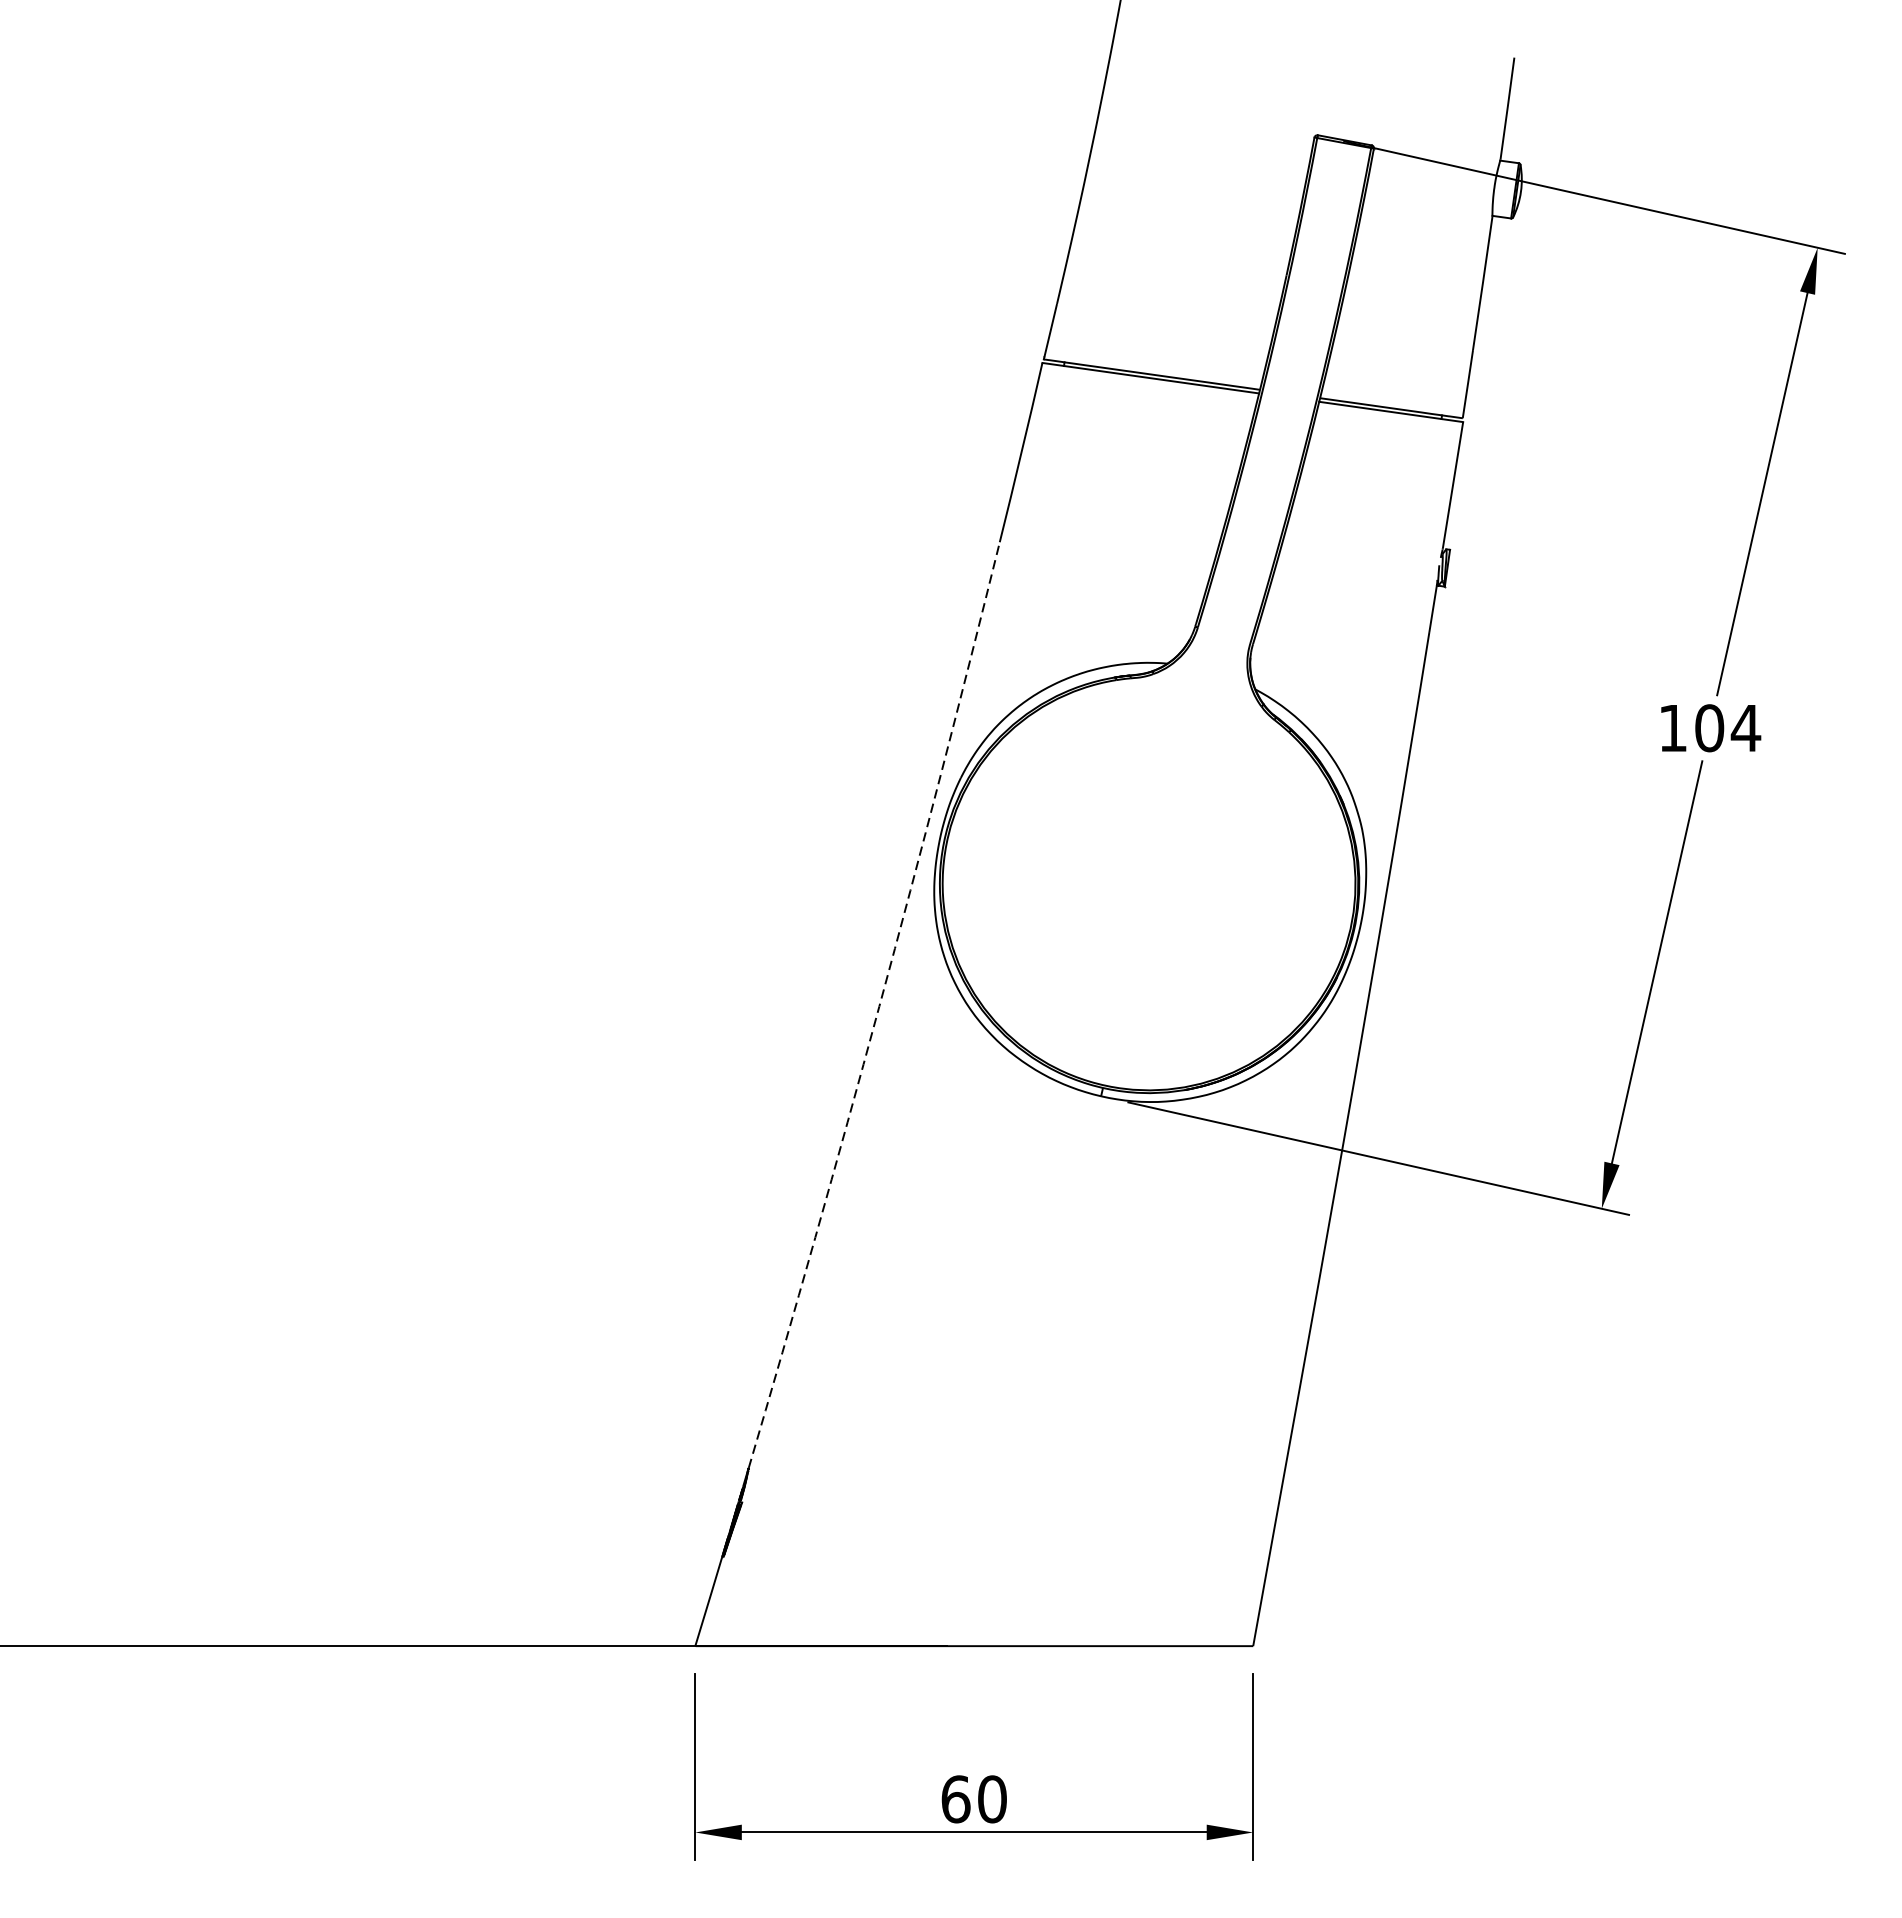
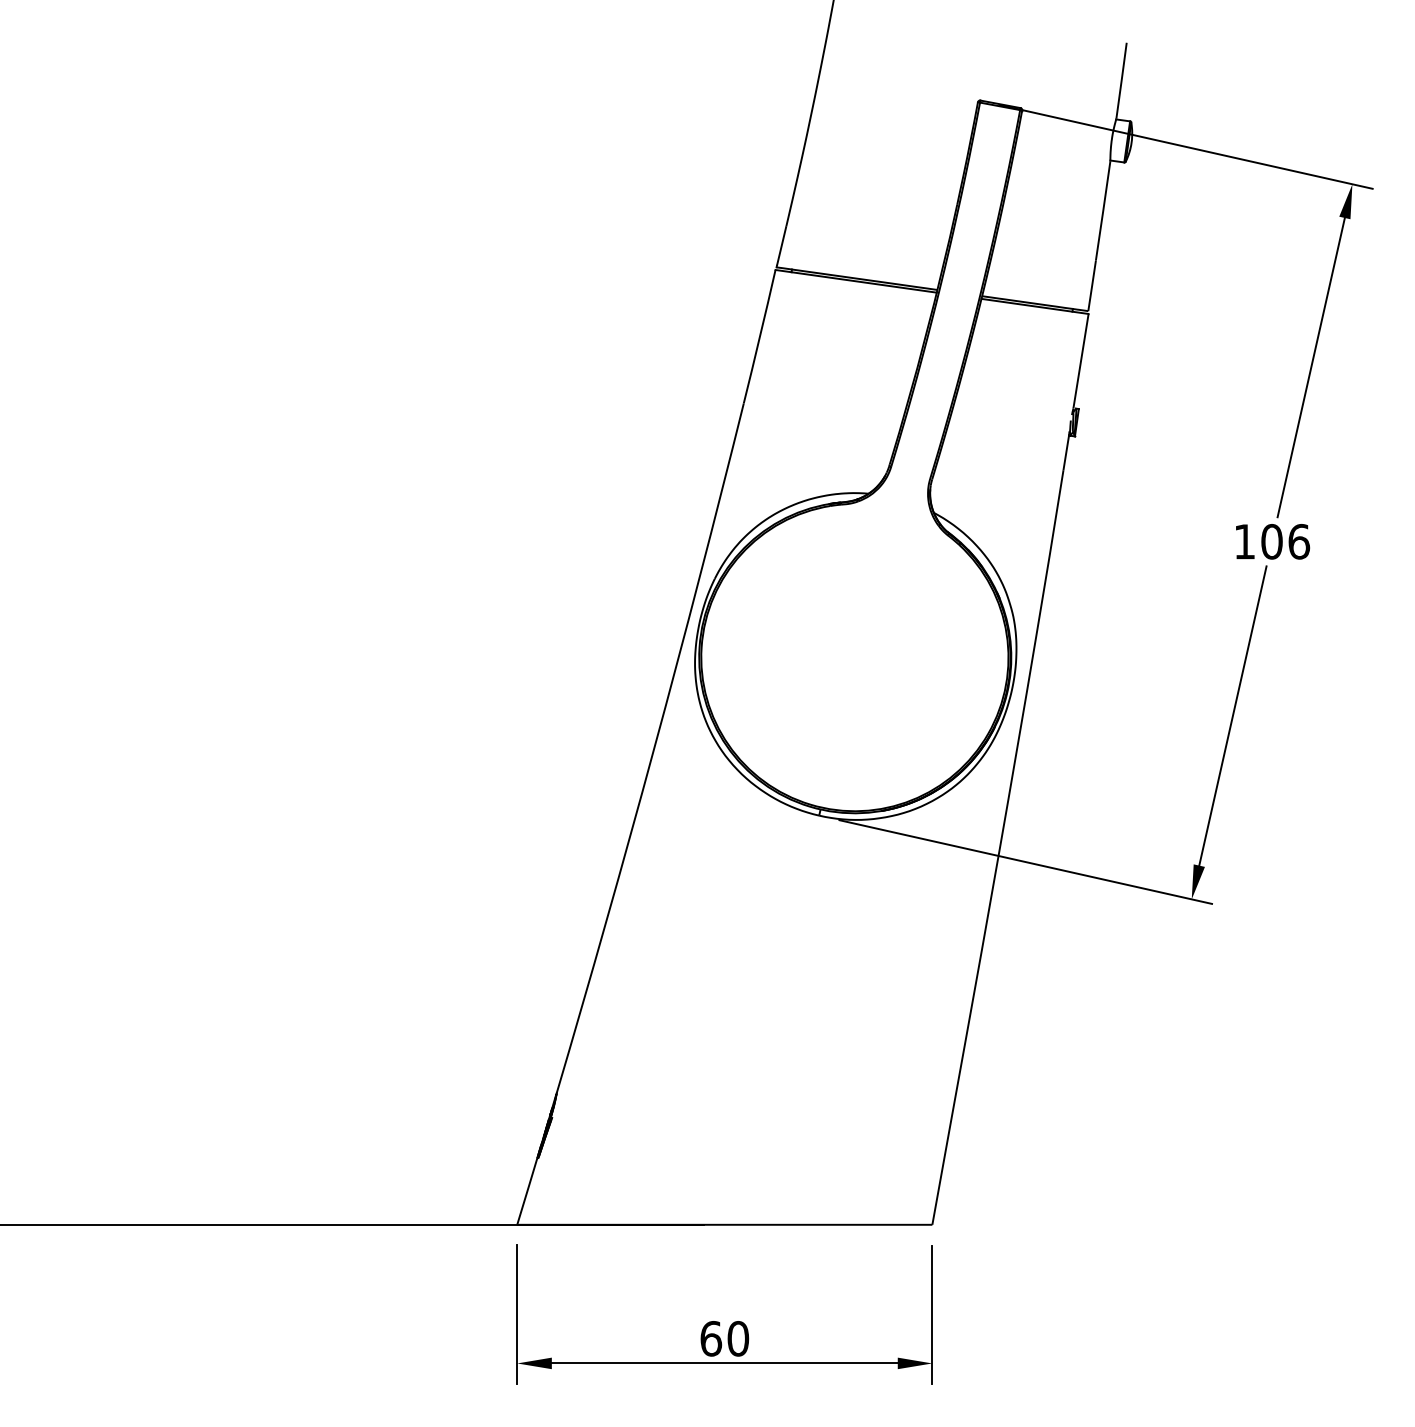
text: (1745, 727) -> (1298, 541), 104 -> 106
arc: (879, 1006) -> (654, 748), dashed -> solid

